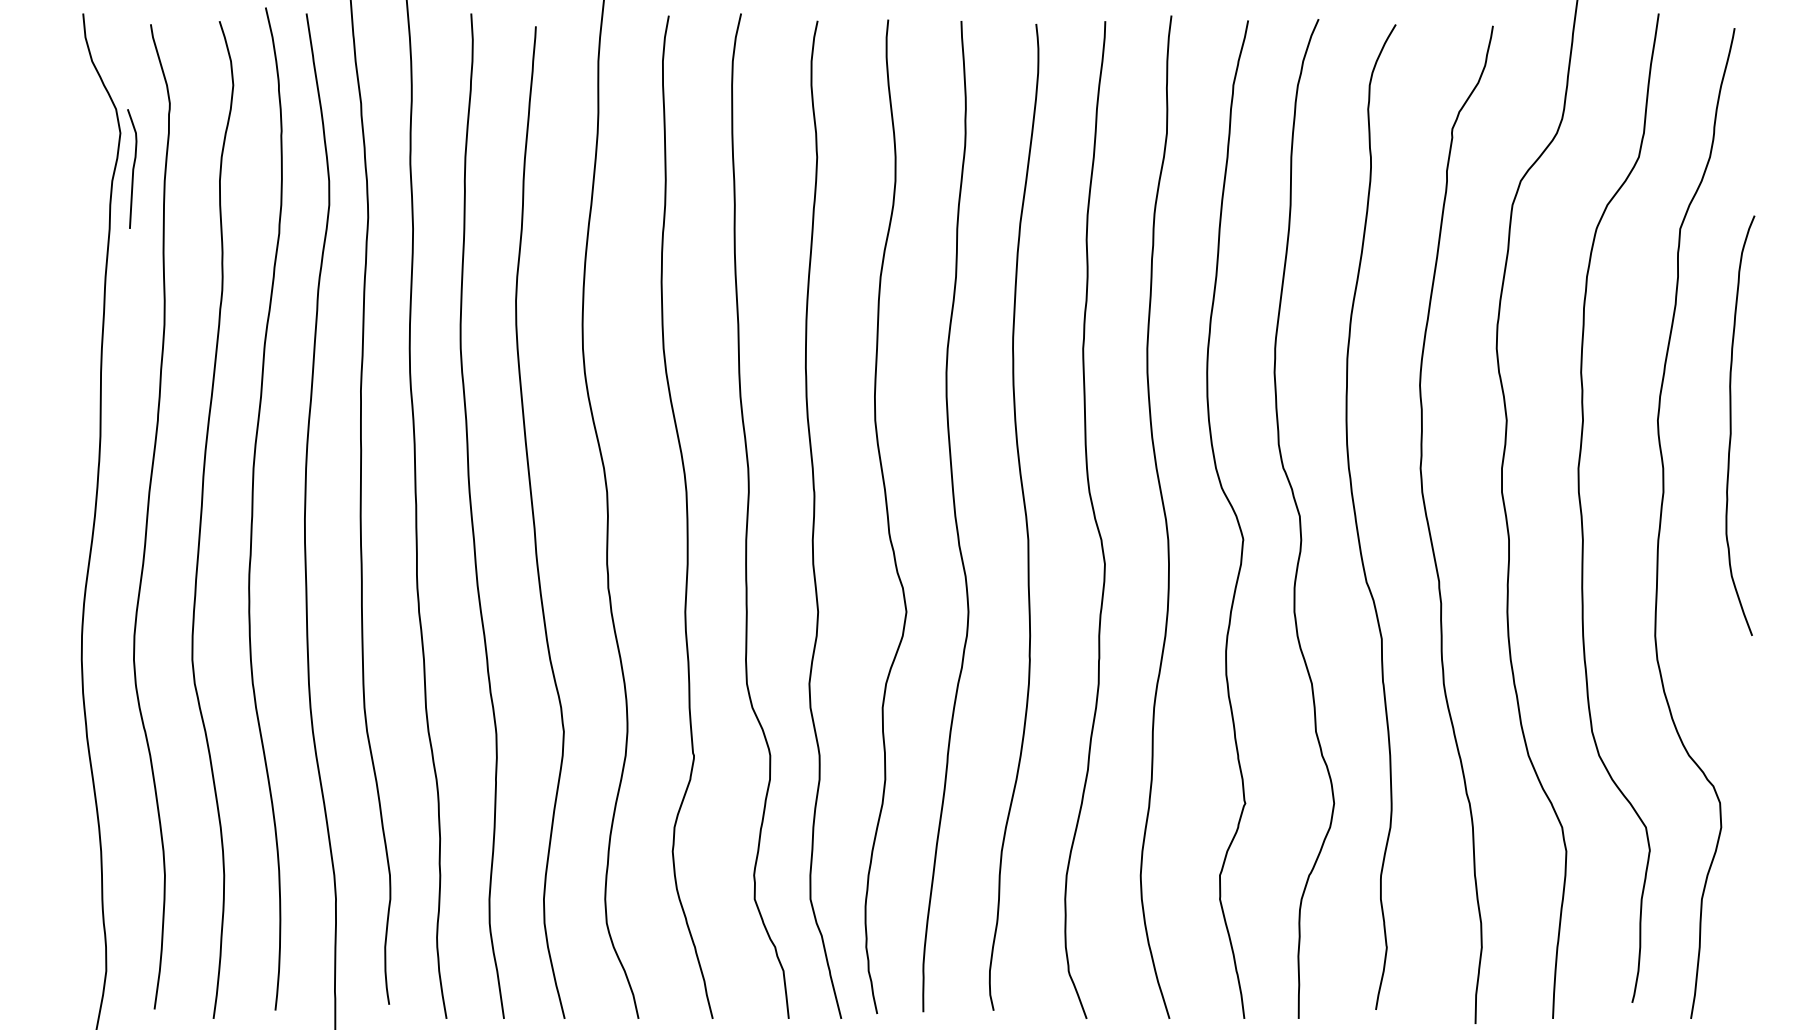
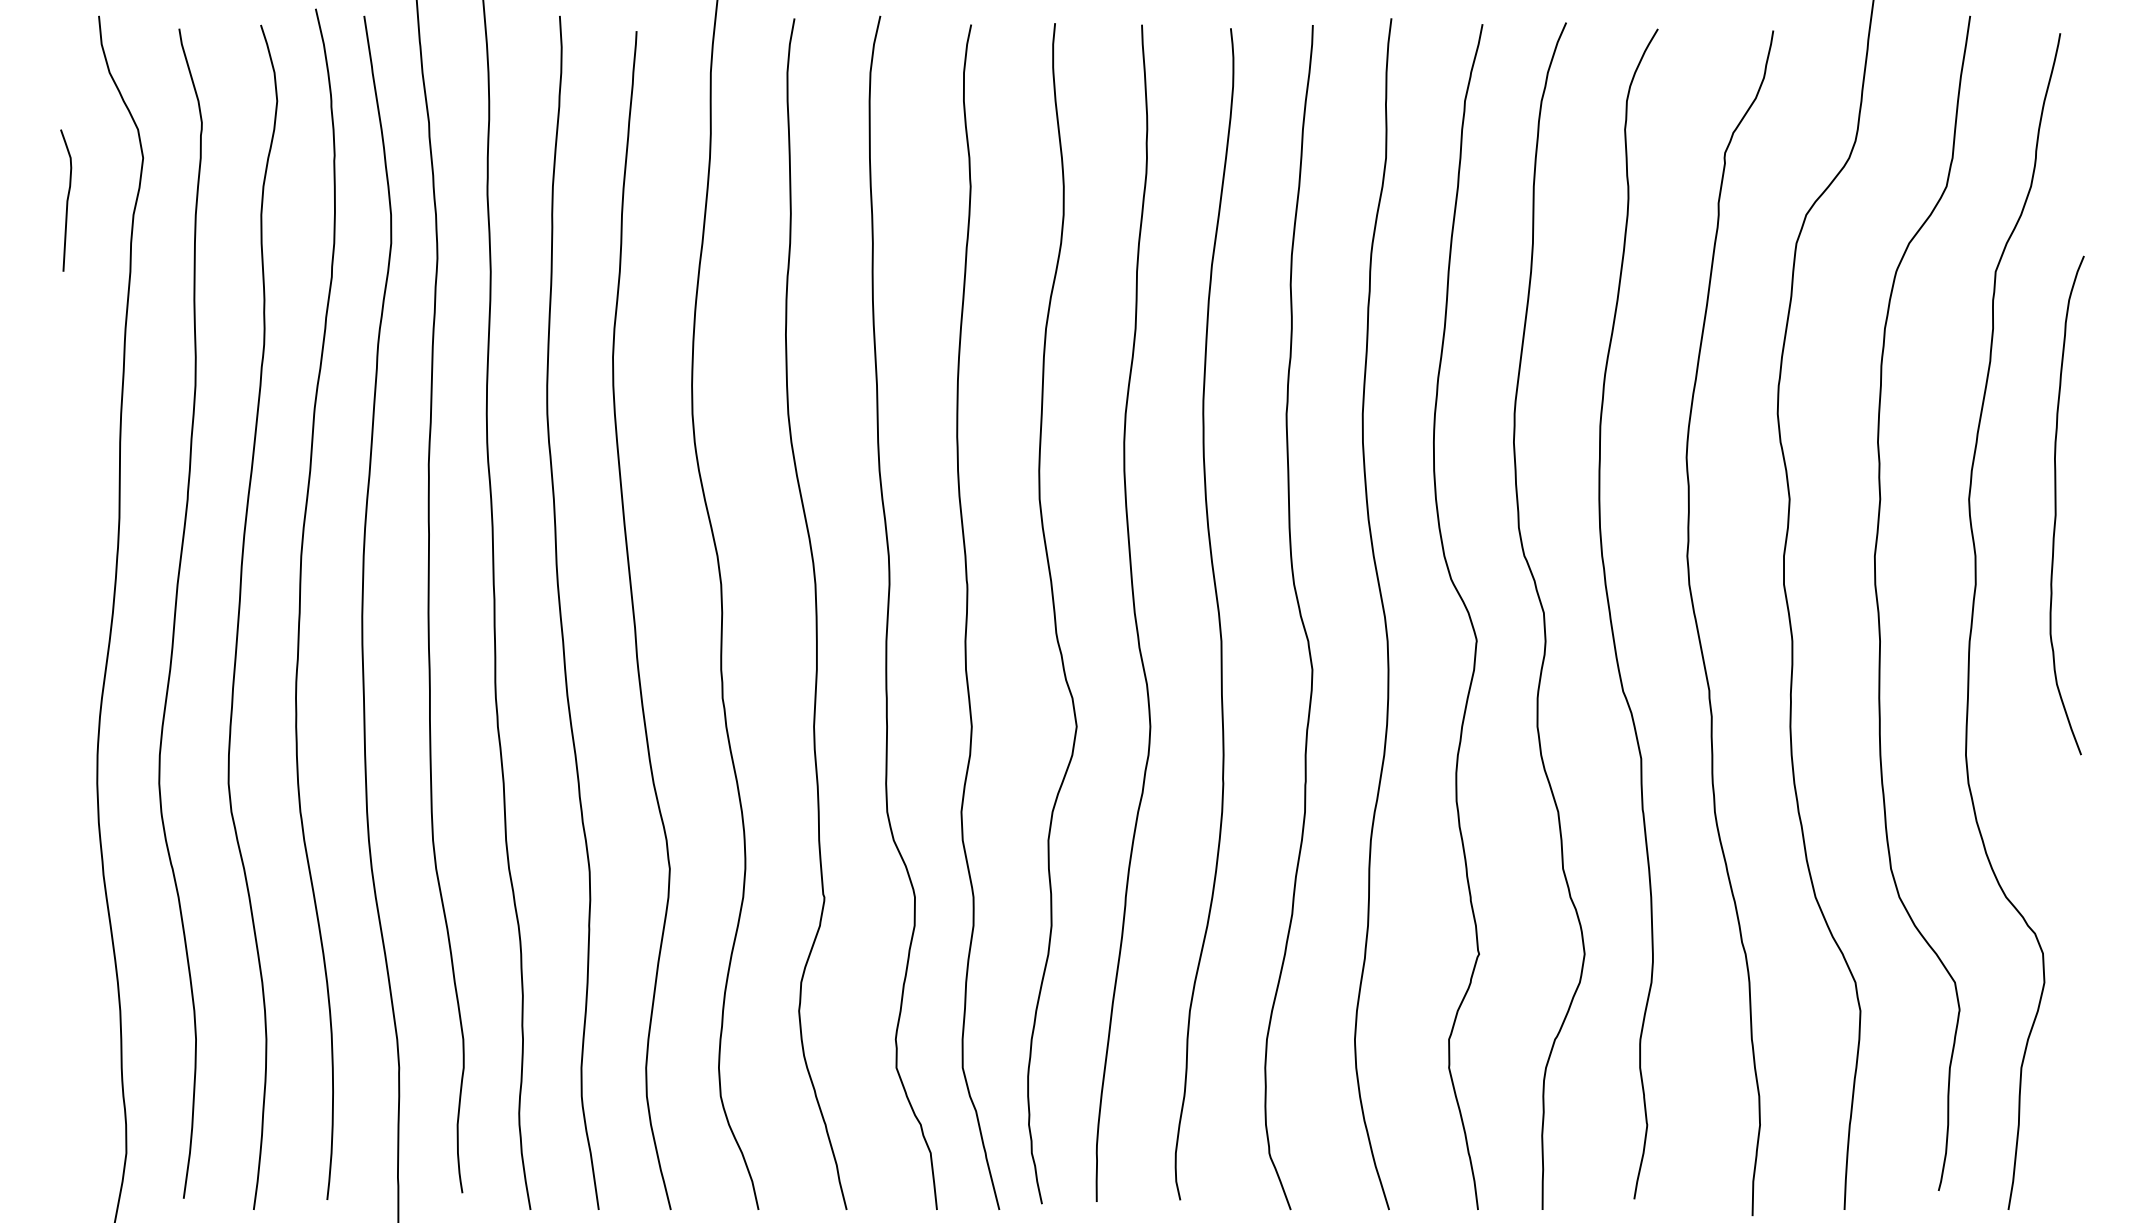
curve: (132, 168) -> (66, 200), moved

